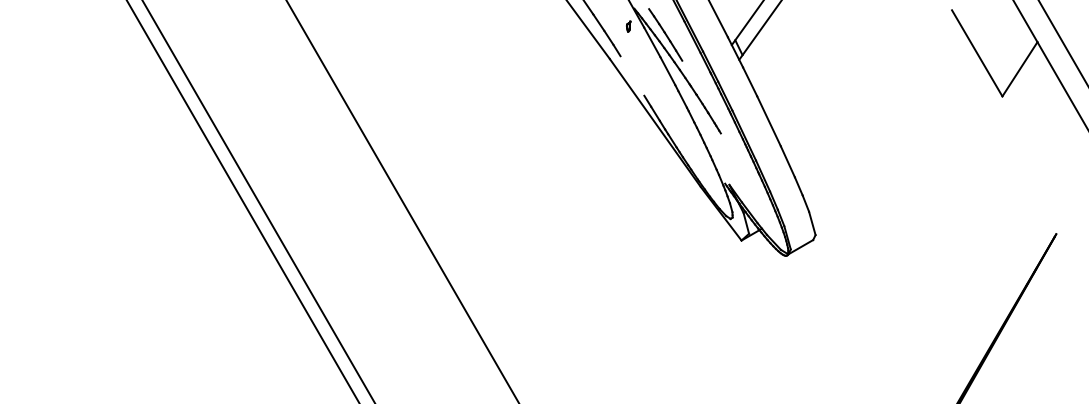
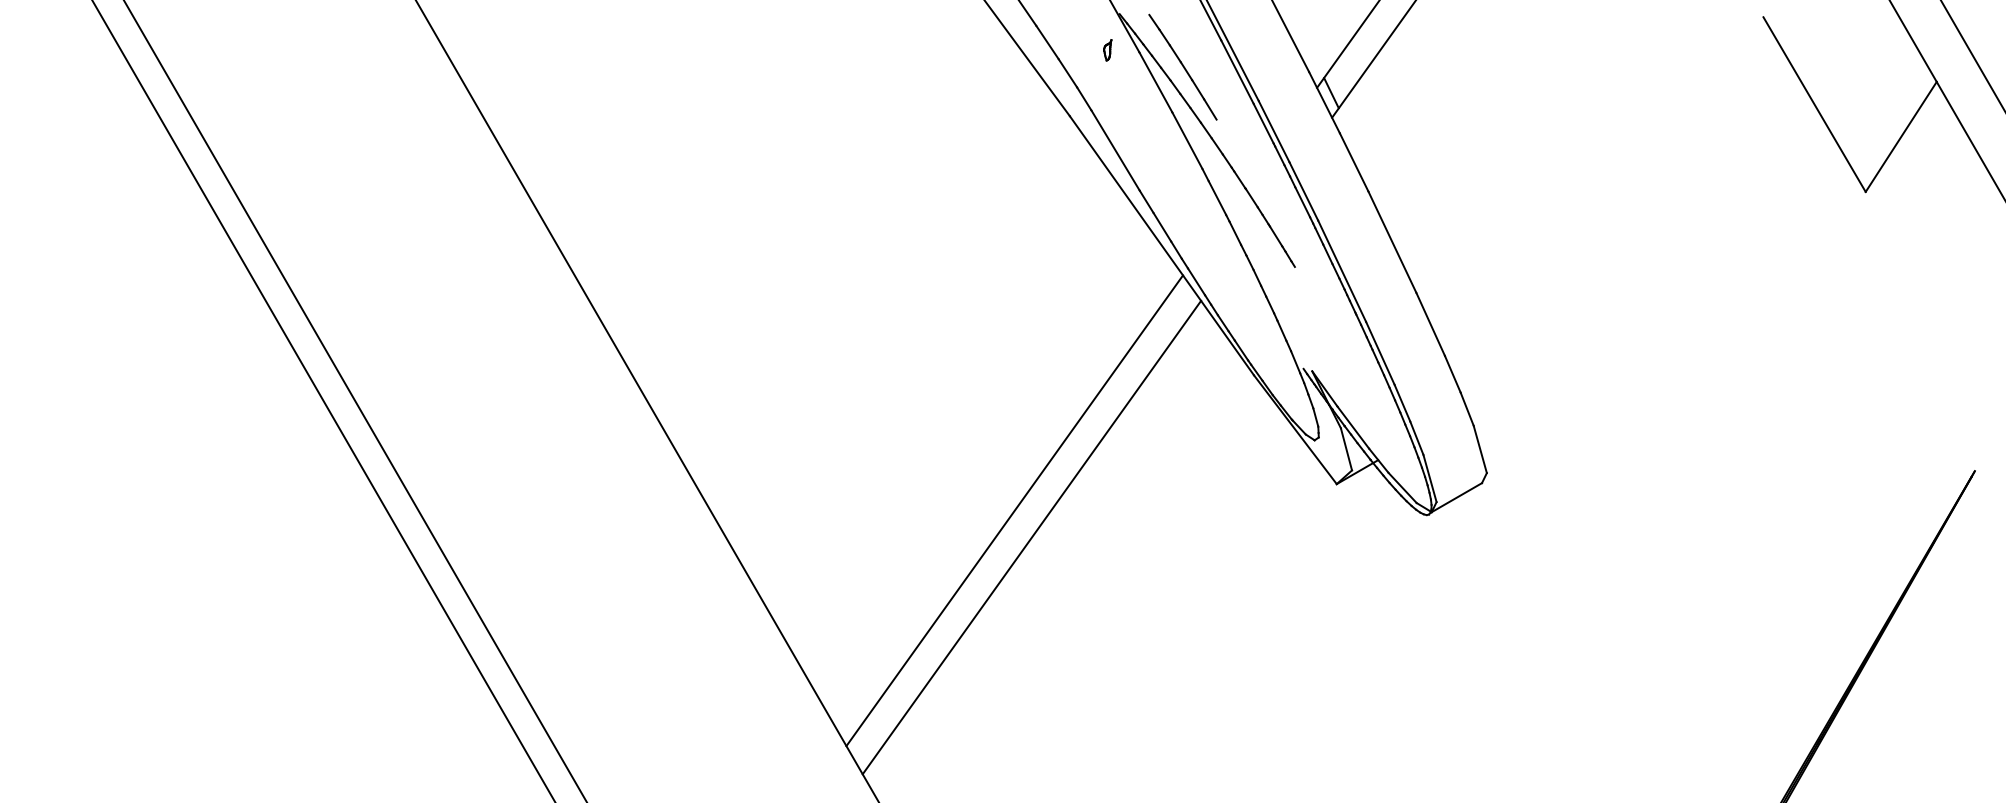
line: (632, 75) -> (1115, 149), added
line: (582, 253) -> (1014, 510), added
line: (590, 266) -> (1030, 536), added

